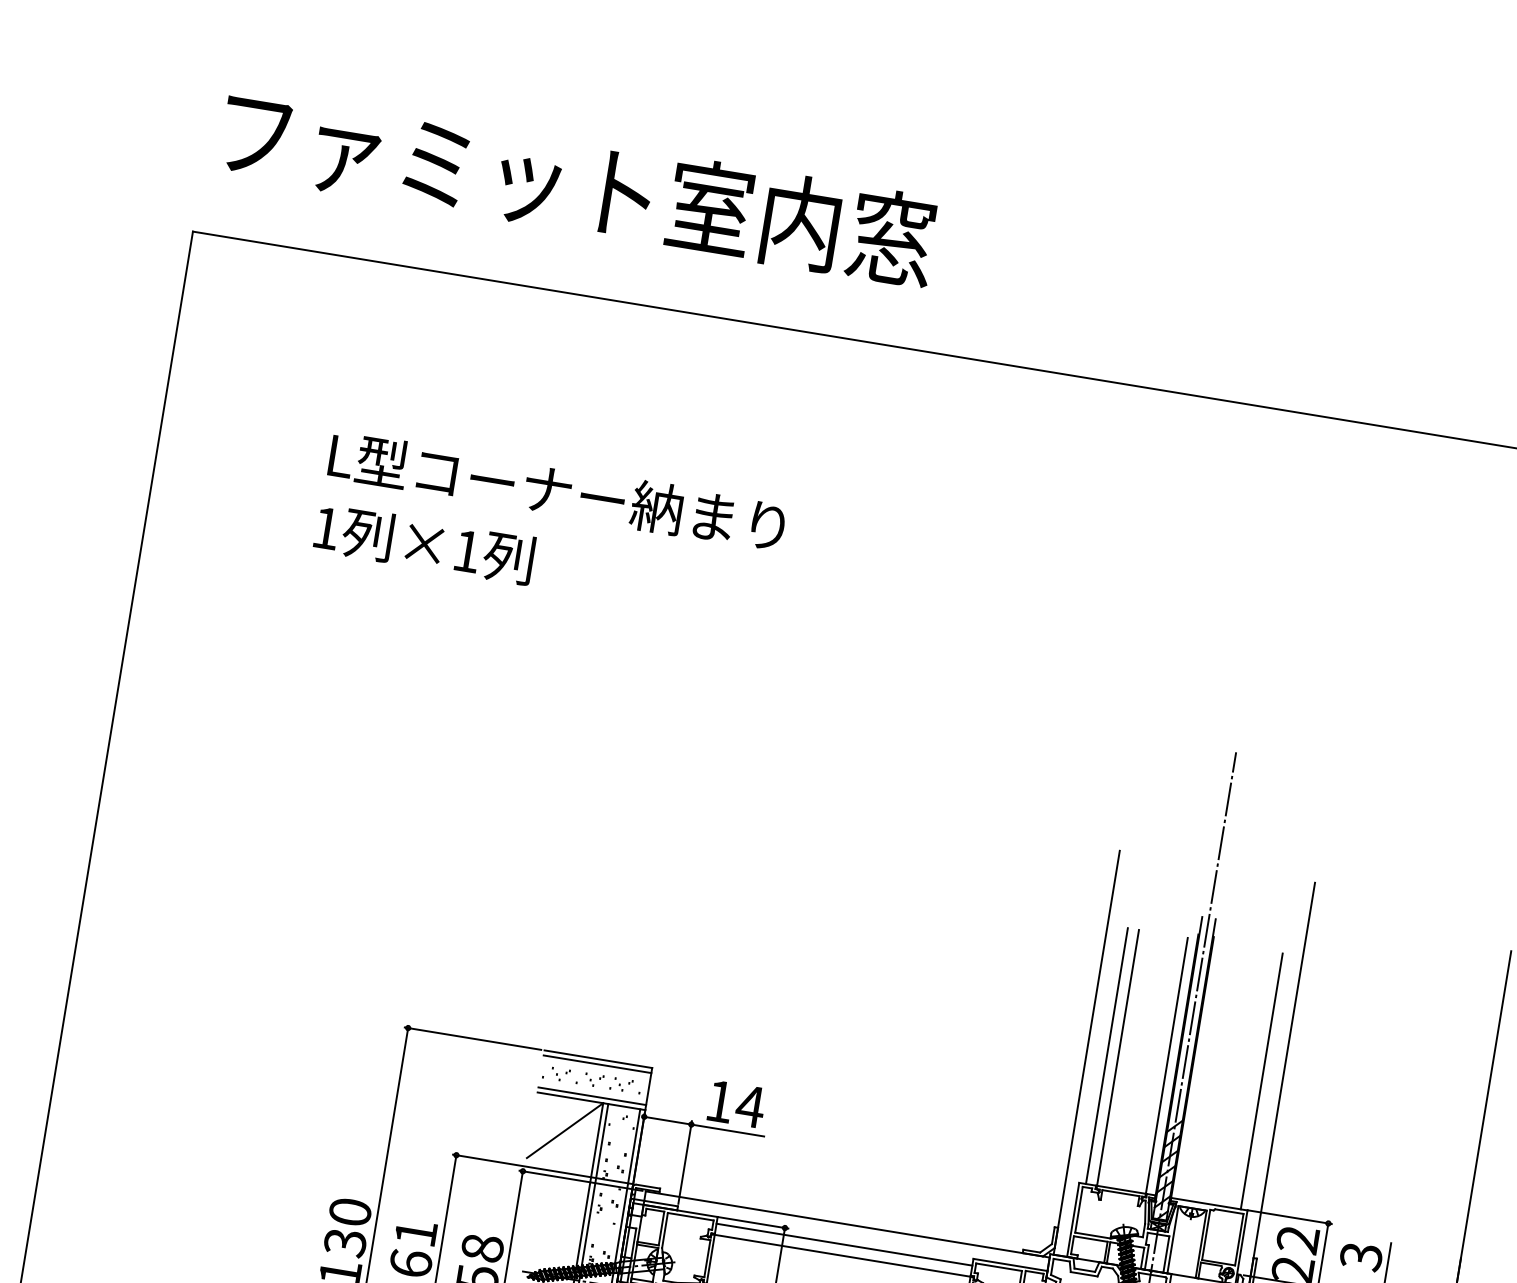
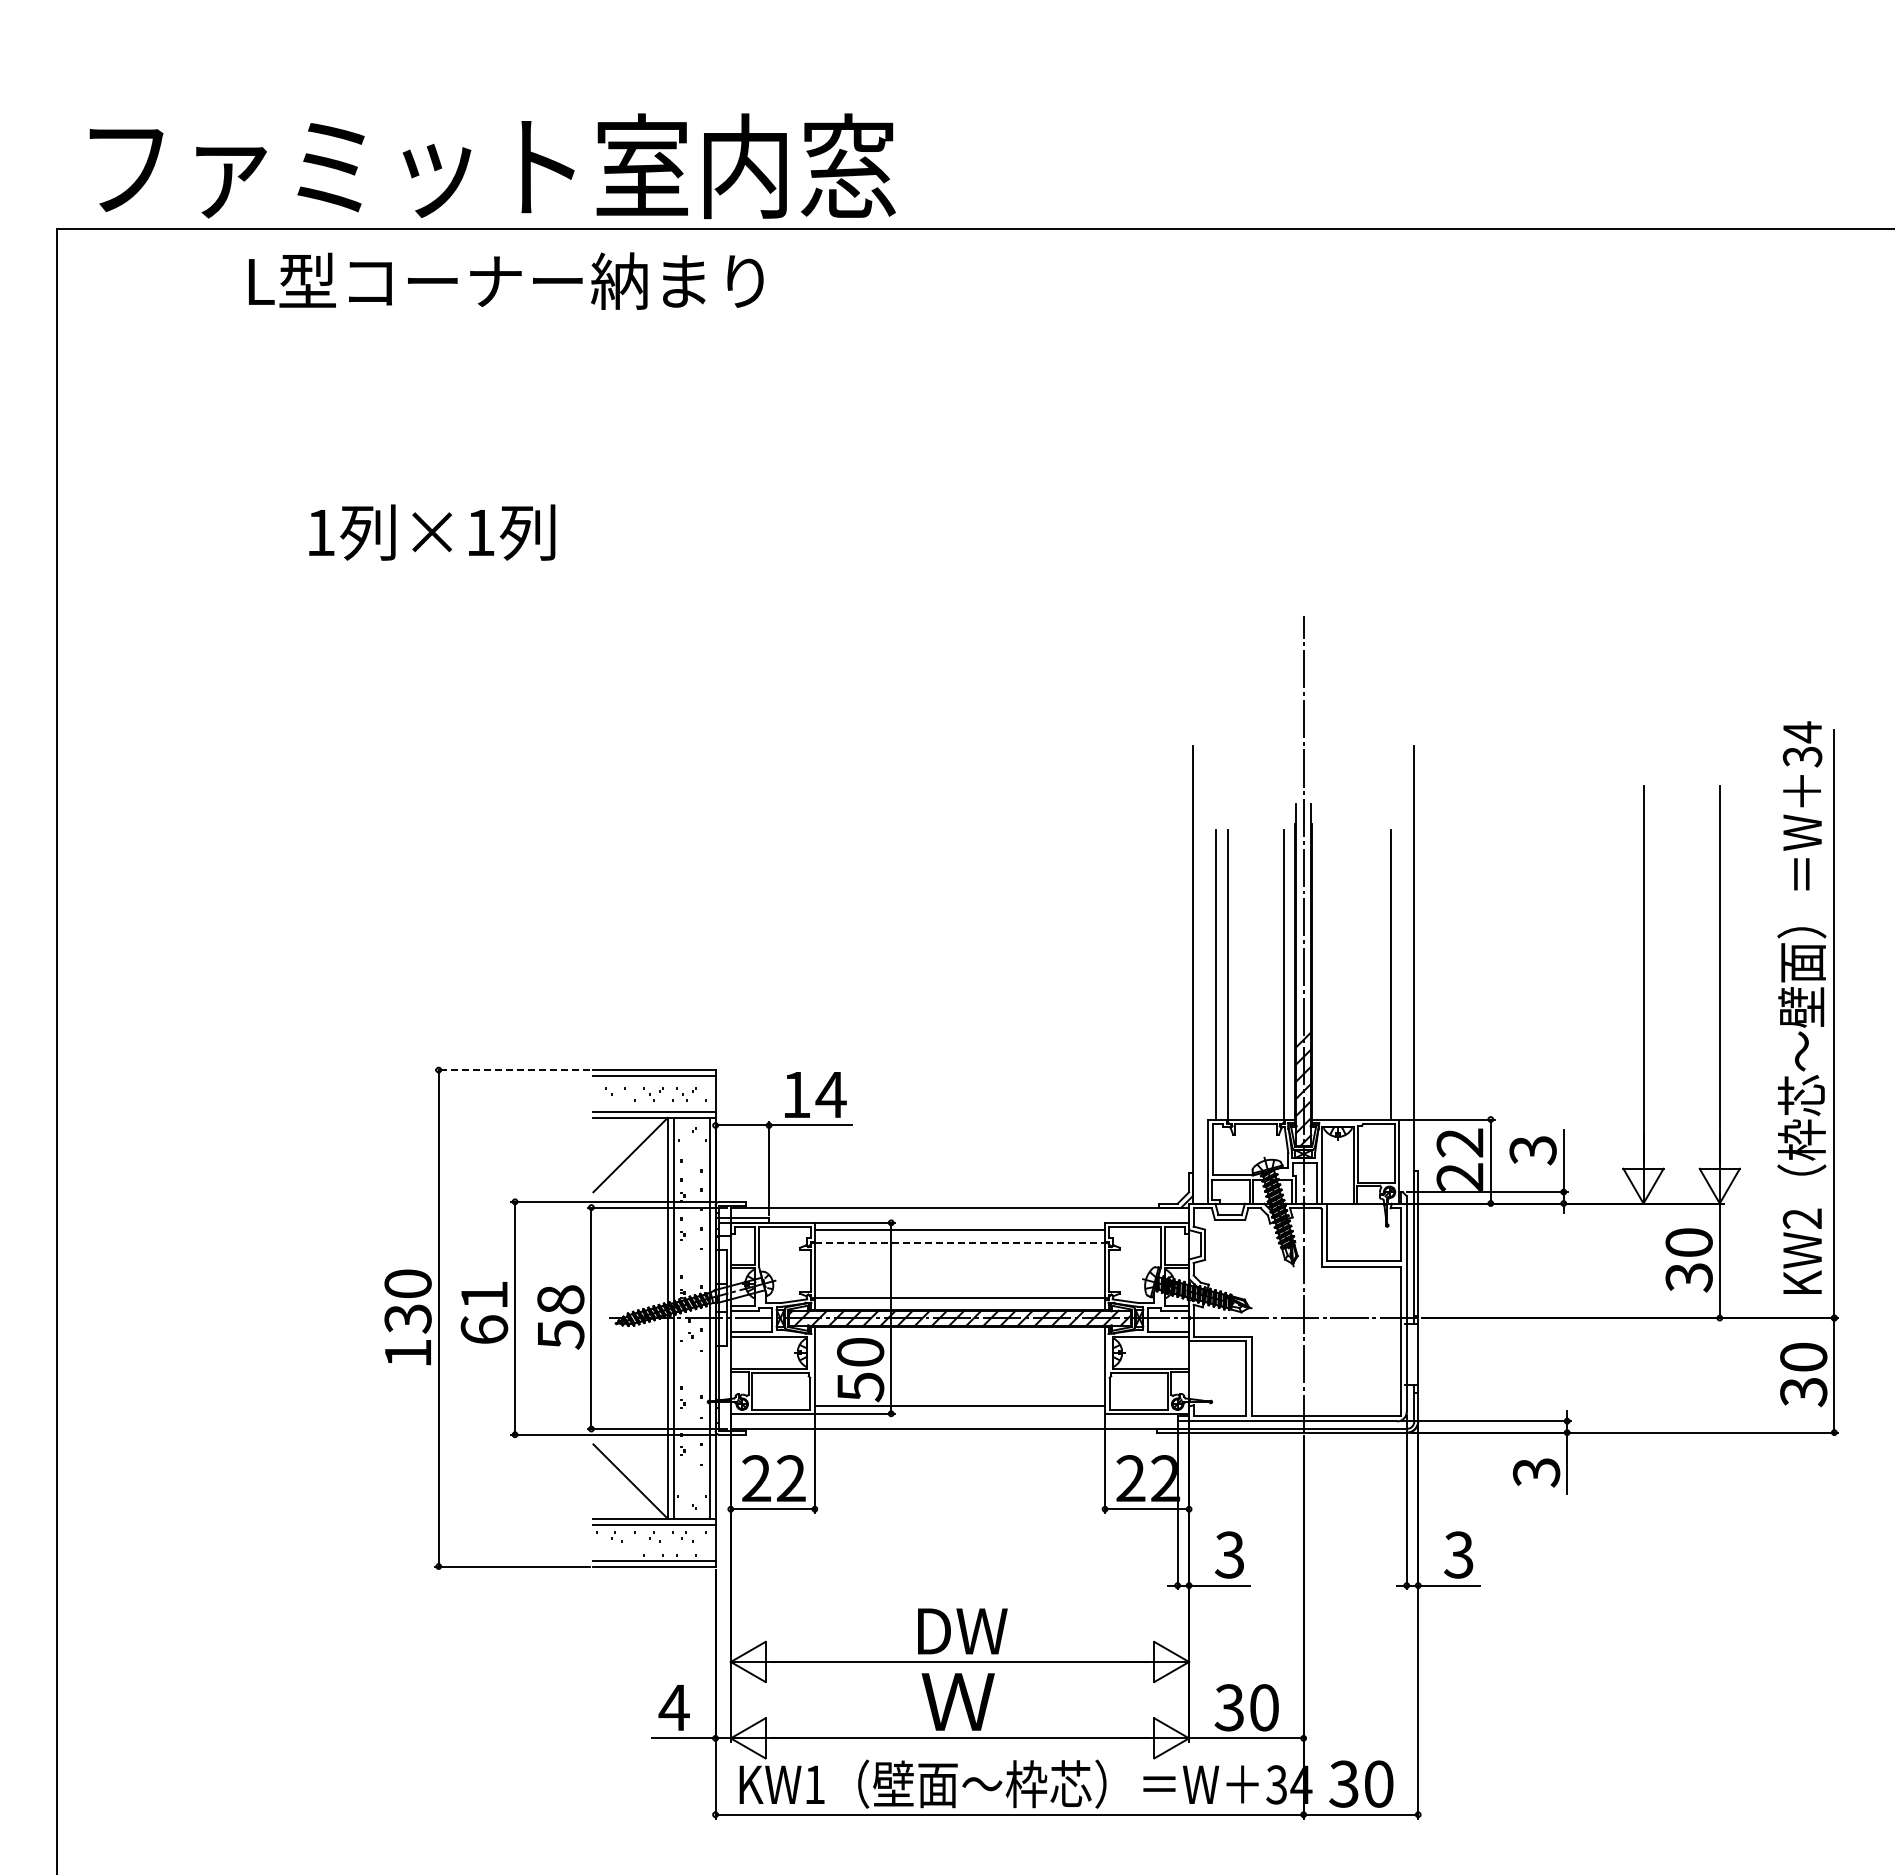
text: (578, 185) -> (492, 165), moved
text: (557, 490) -> (506, 280), moved
text: (424, 544) -> (432, 532), moved
line: (472, 1038) -> (511, 1070), solid -> dashed
line: (843, 1256) -> (960, 1243), solid -> dashed

